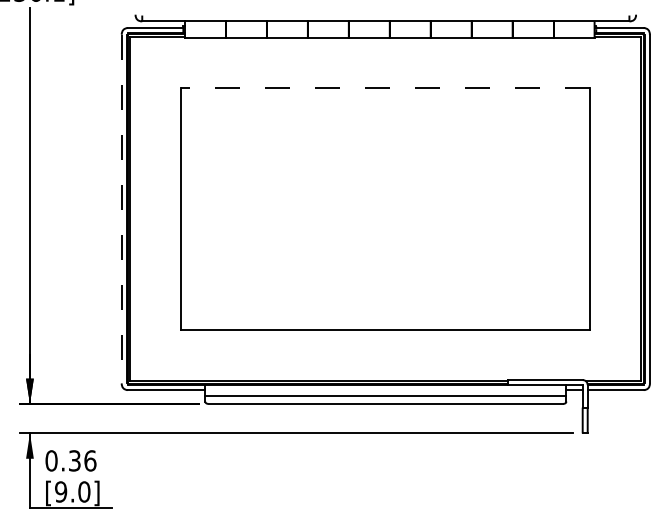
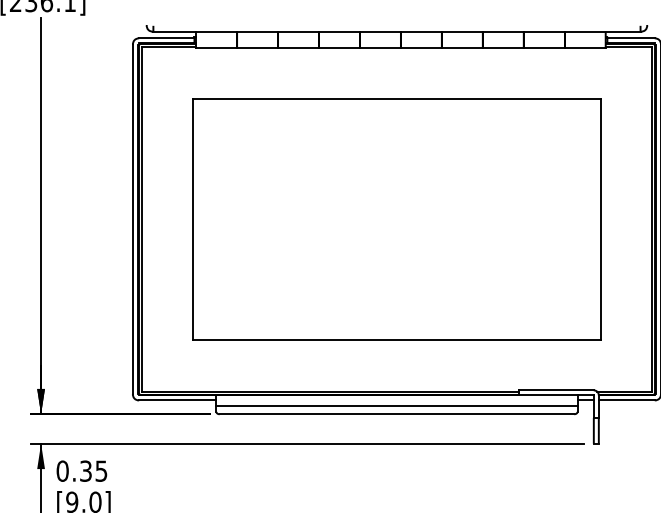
line: (385, 88) -> (396, 98), dashed -> solid
line: (121, 209) -> (132, 219), dashed -> solid
text: (90, 460) -> (101, 470), 0.36 -> 0.35

